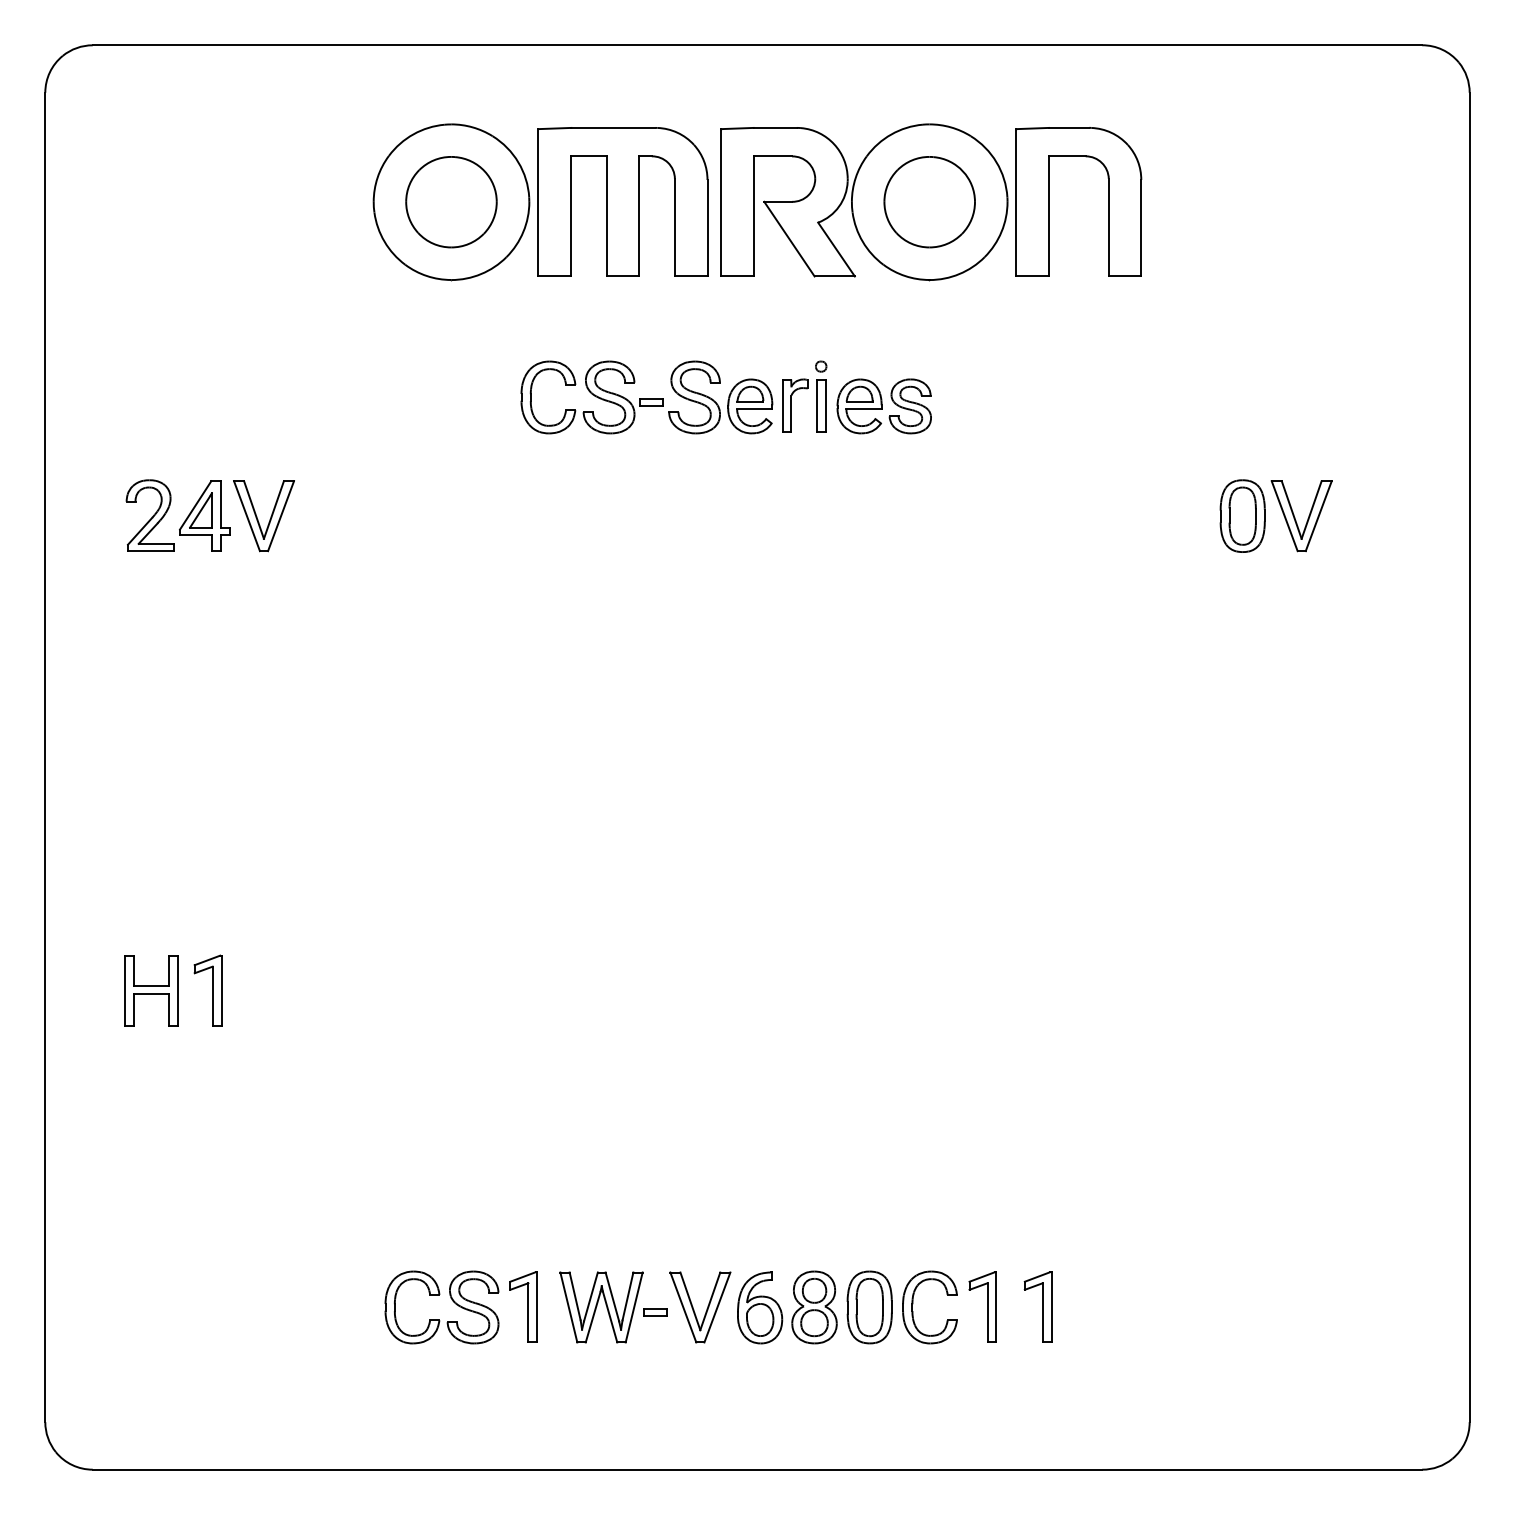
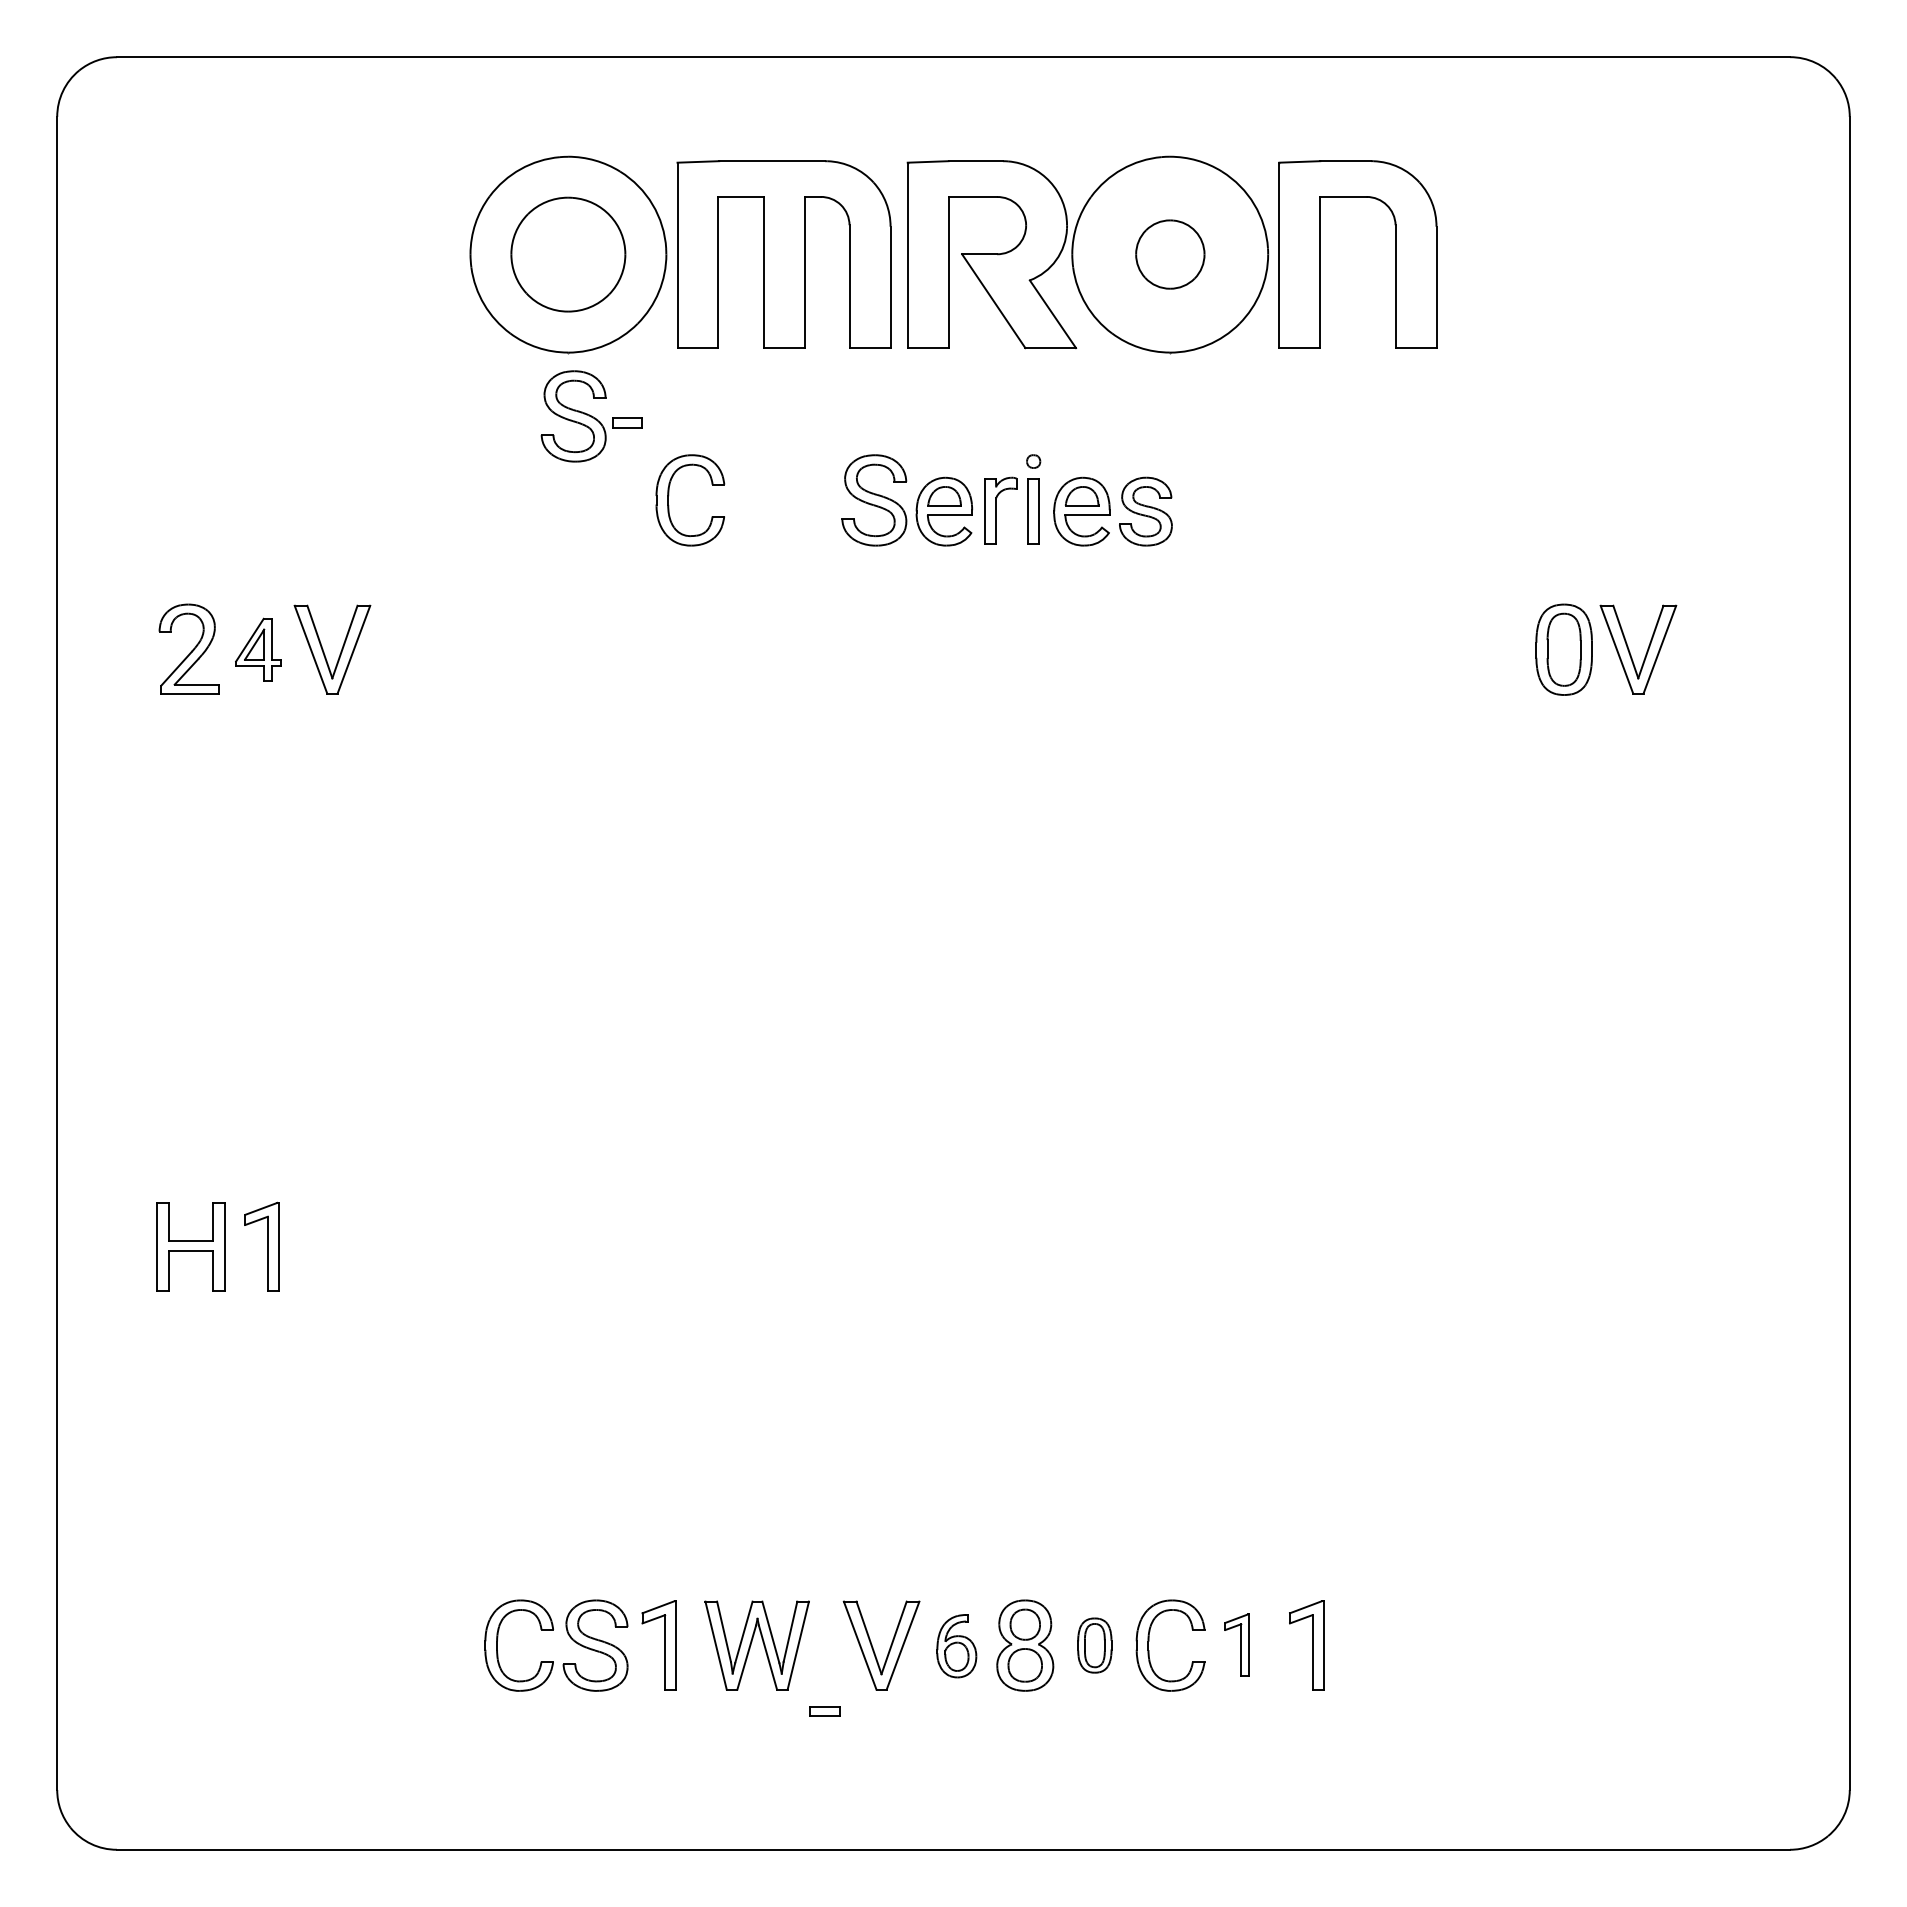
part: (929, 202) -> (1170, 254), size x0.6
part: (623, 397) -> (591, 416), moved
part: (204, 515) -> (257, 649), size x0.7
part: (759, 1307) -> (956, 1645), size x0.7
part: (869, 1307) -> (1094, 1645), size x0.6
part: (982, 1307) -> (1236, 1645), size x0.7
part: (654, 1312) -> (824, 1711), moved

